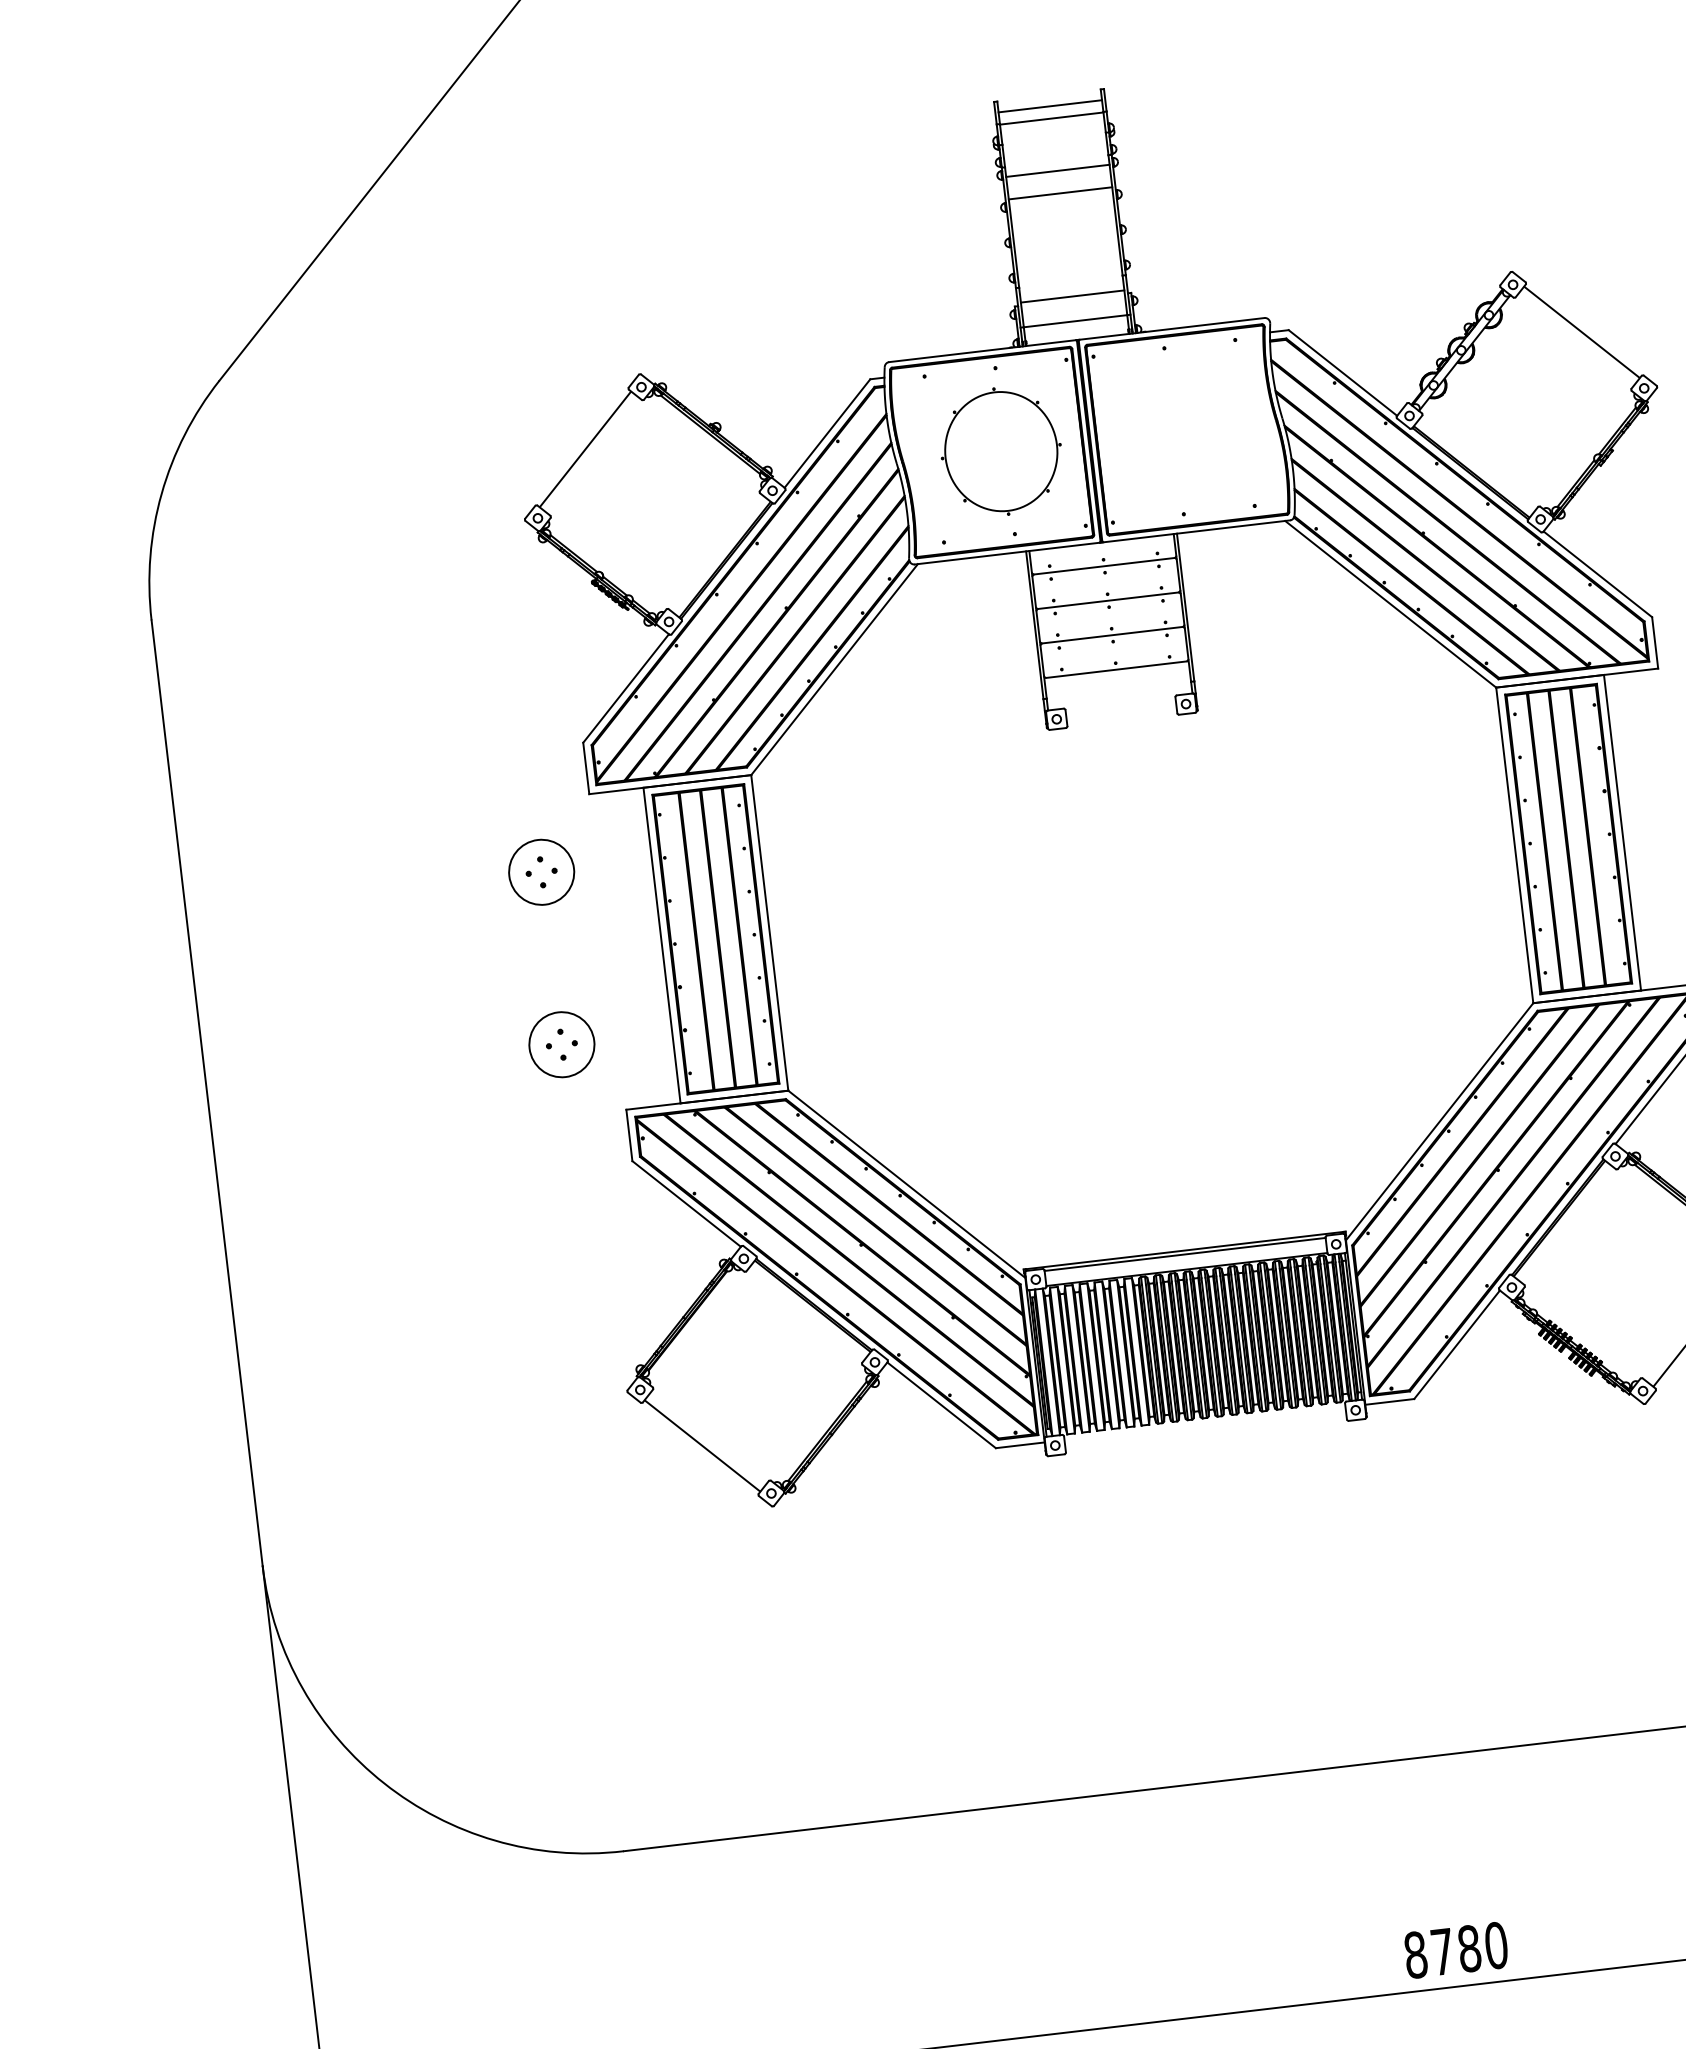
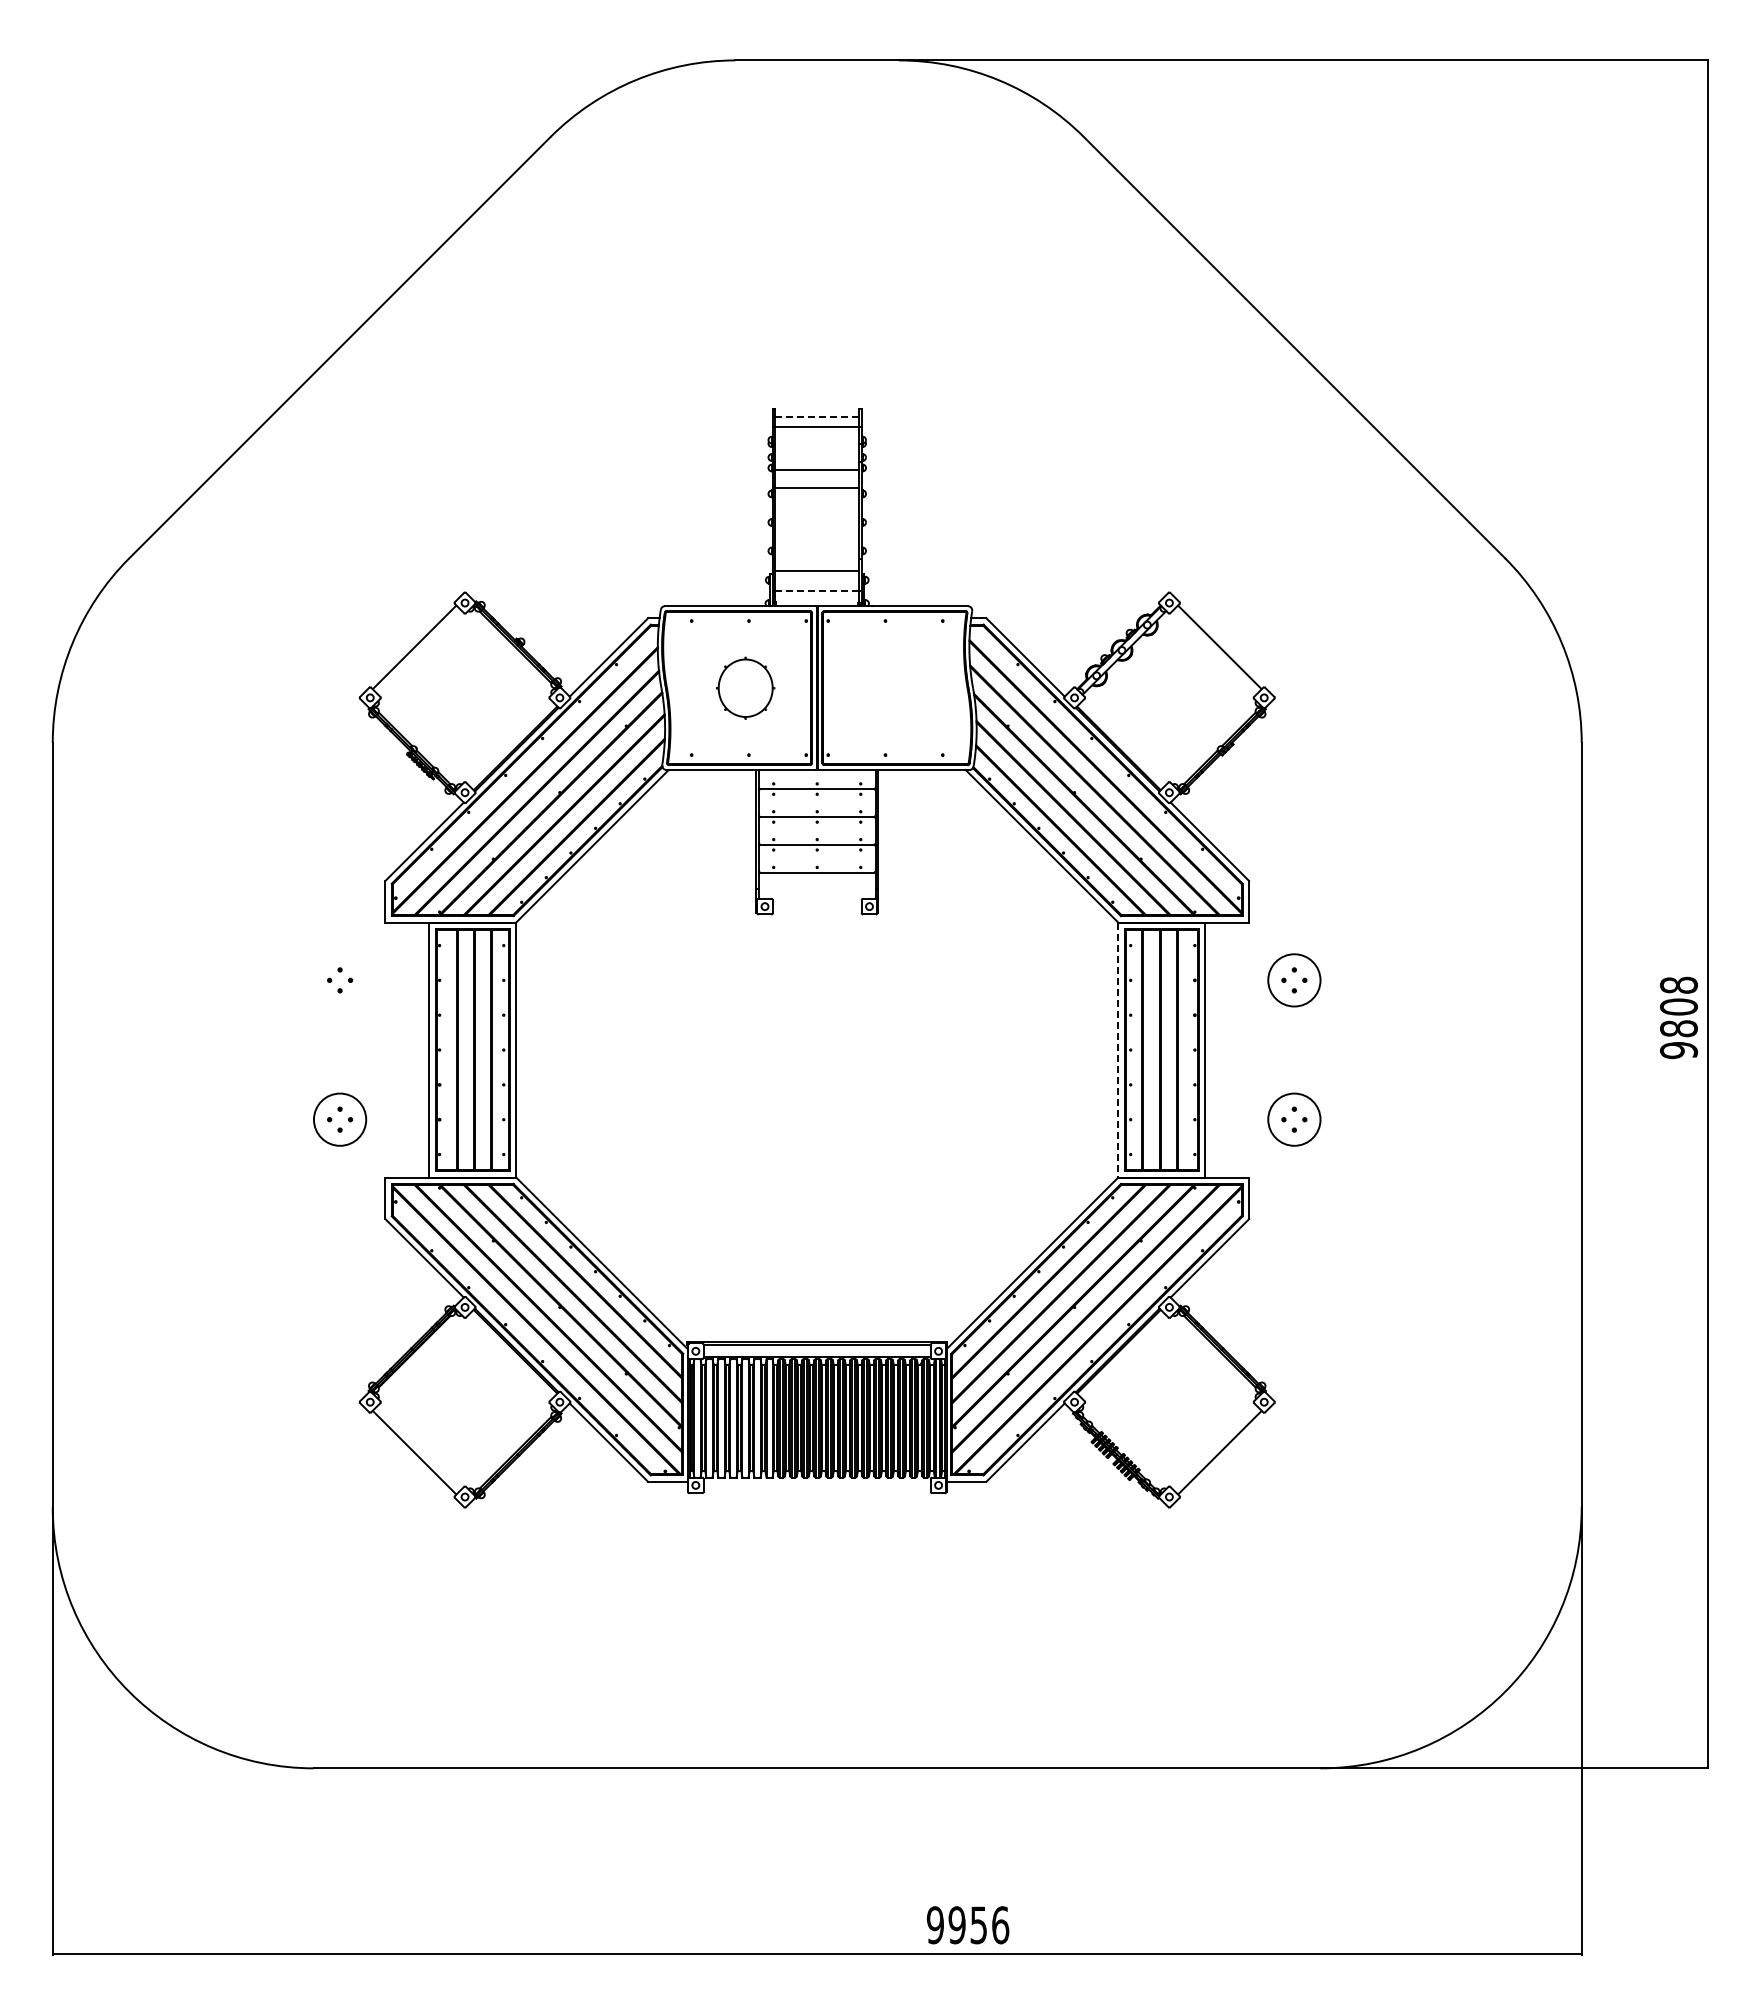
line: (1050, 106) -> (817, 417), solid -> dashed
line: (1075, 321) -> (817, 591), solid -> dashed
part: (1000, 452) -> (745, 688), size x0.6
line: (1515, 845) -> (1118, 1050), solid -> dashed
circle: (542, 872) -> (340, 980), removed
text: (1455, 1950) -> (967, 1925), 8780 -> 9956

